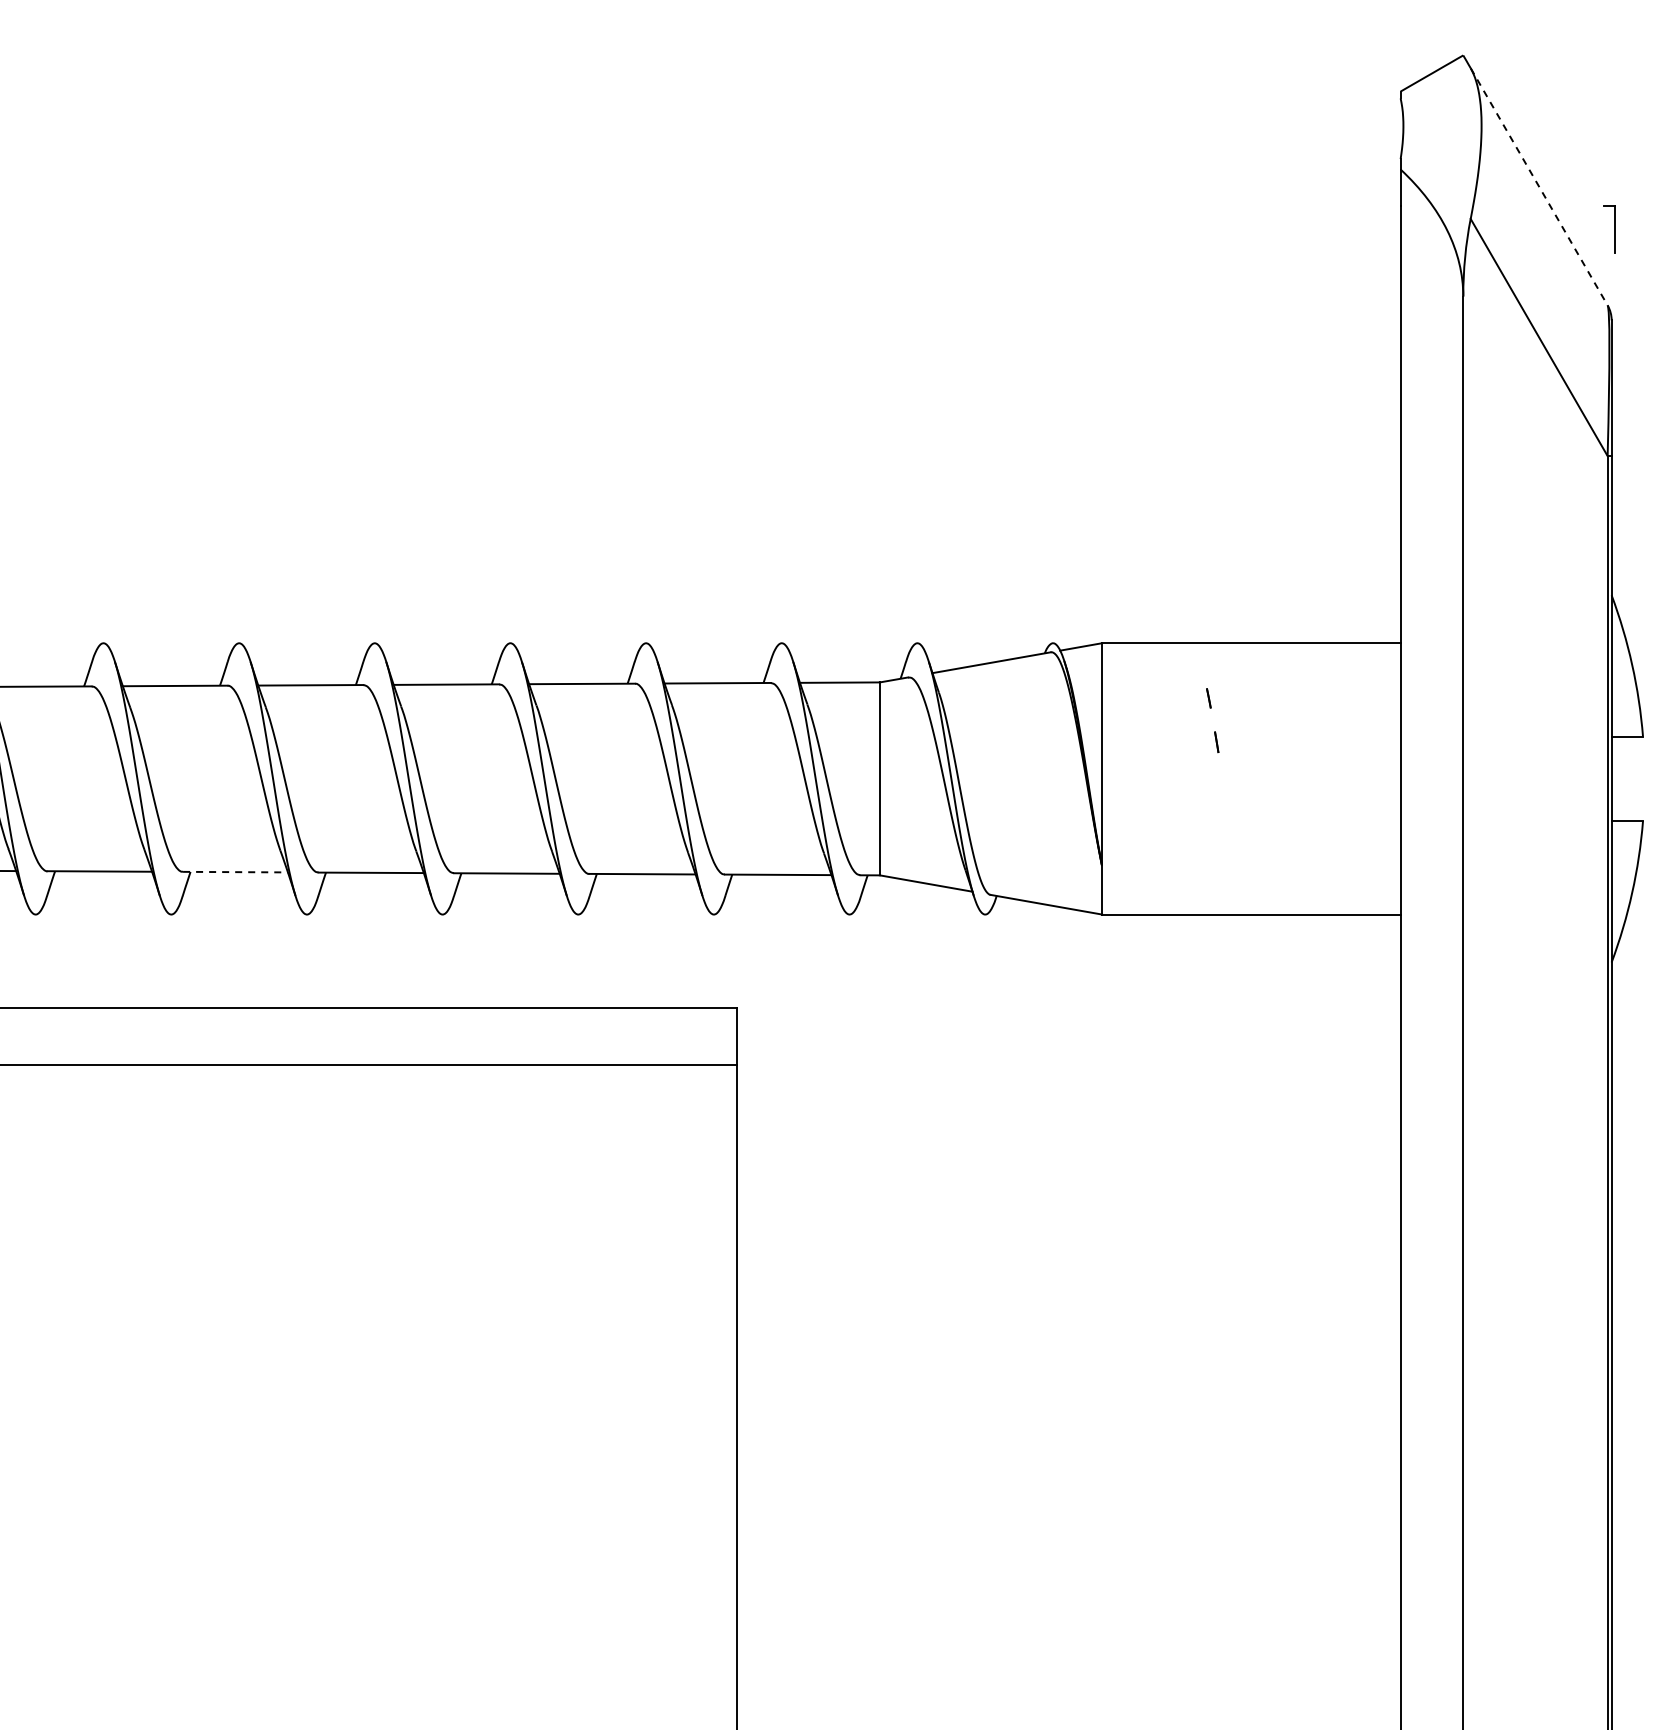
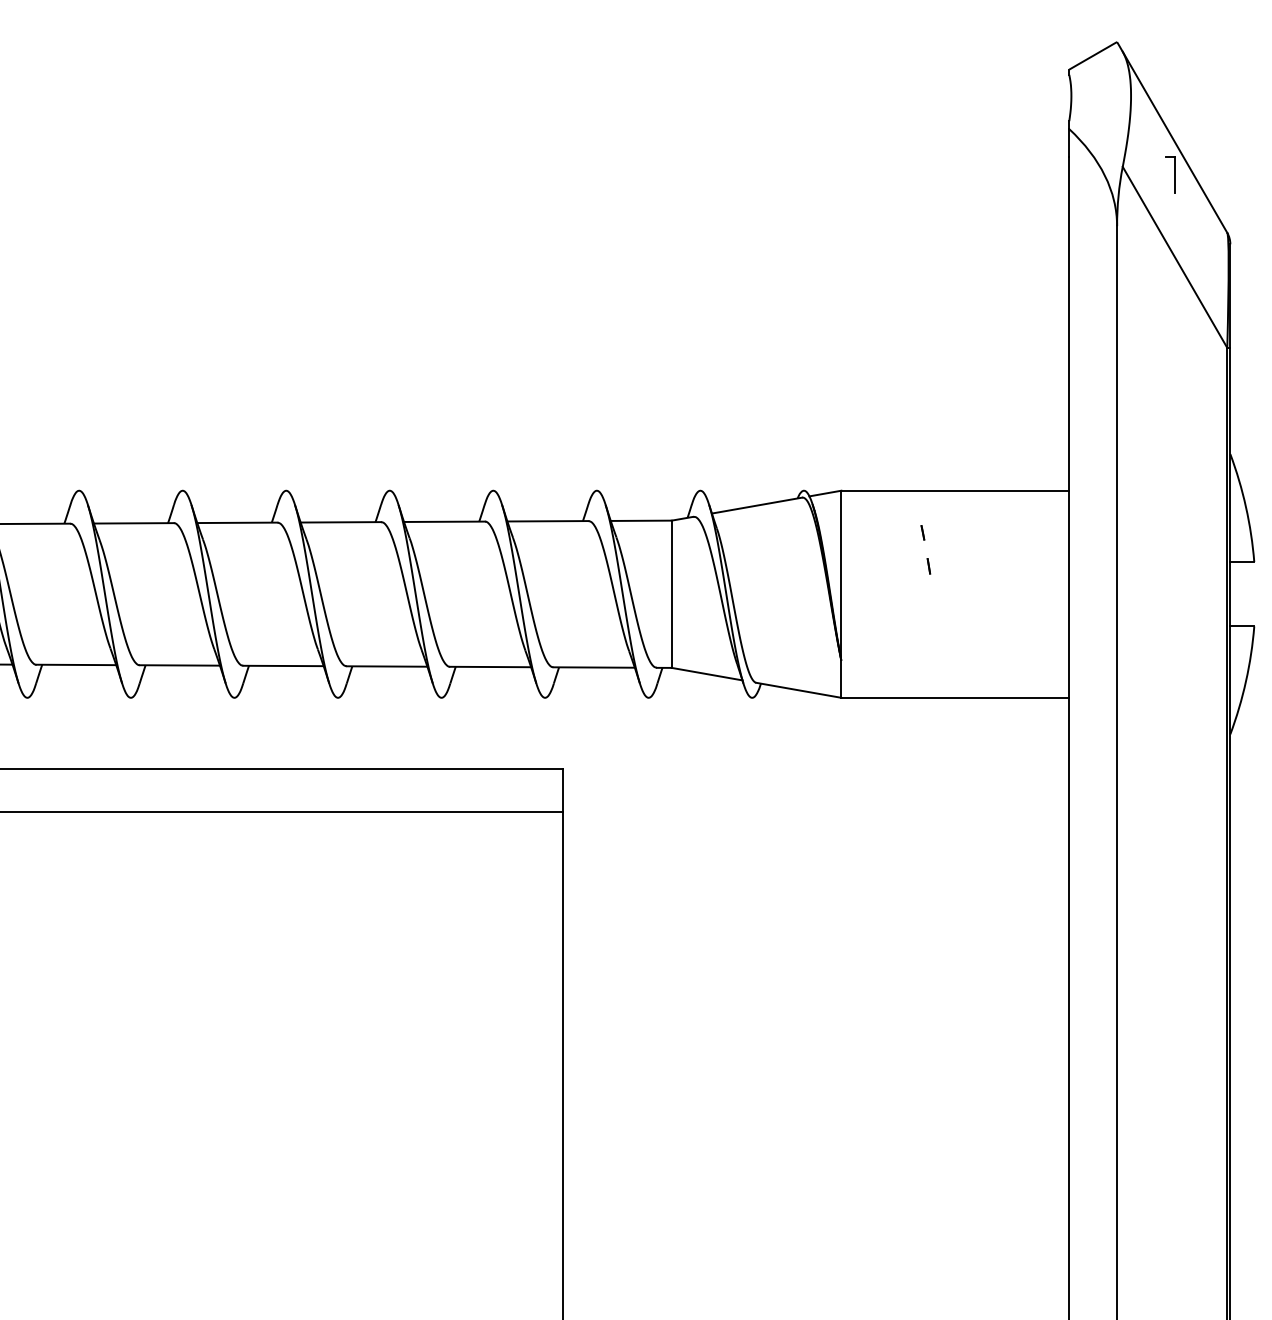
line: (1539, 186) -> (1175, 142), dashed -> solid
part: (1609, 229) -> (1170, 174), moved
line: (236, 872) -> (180, 665), dashed -> solid

